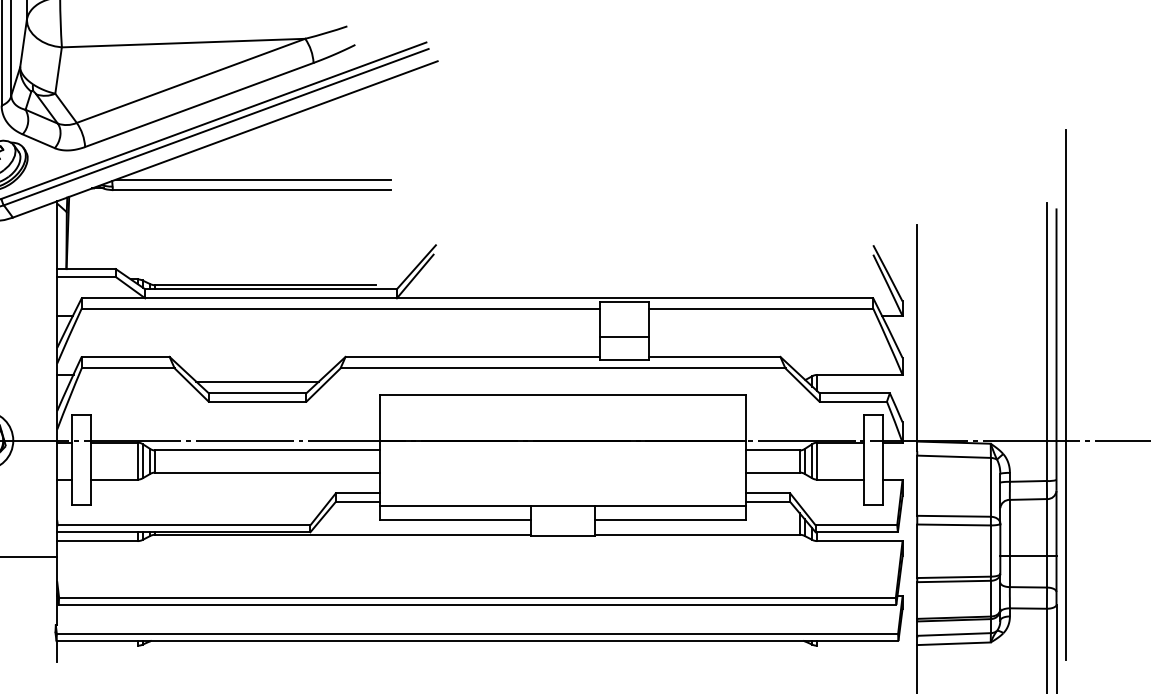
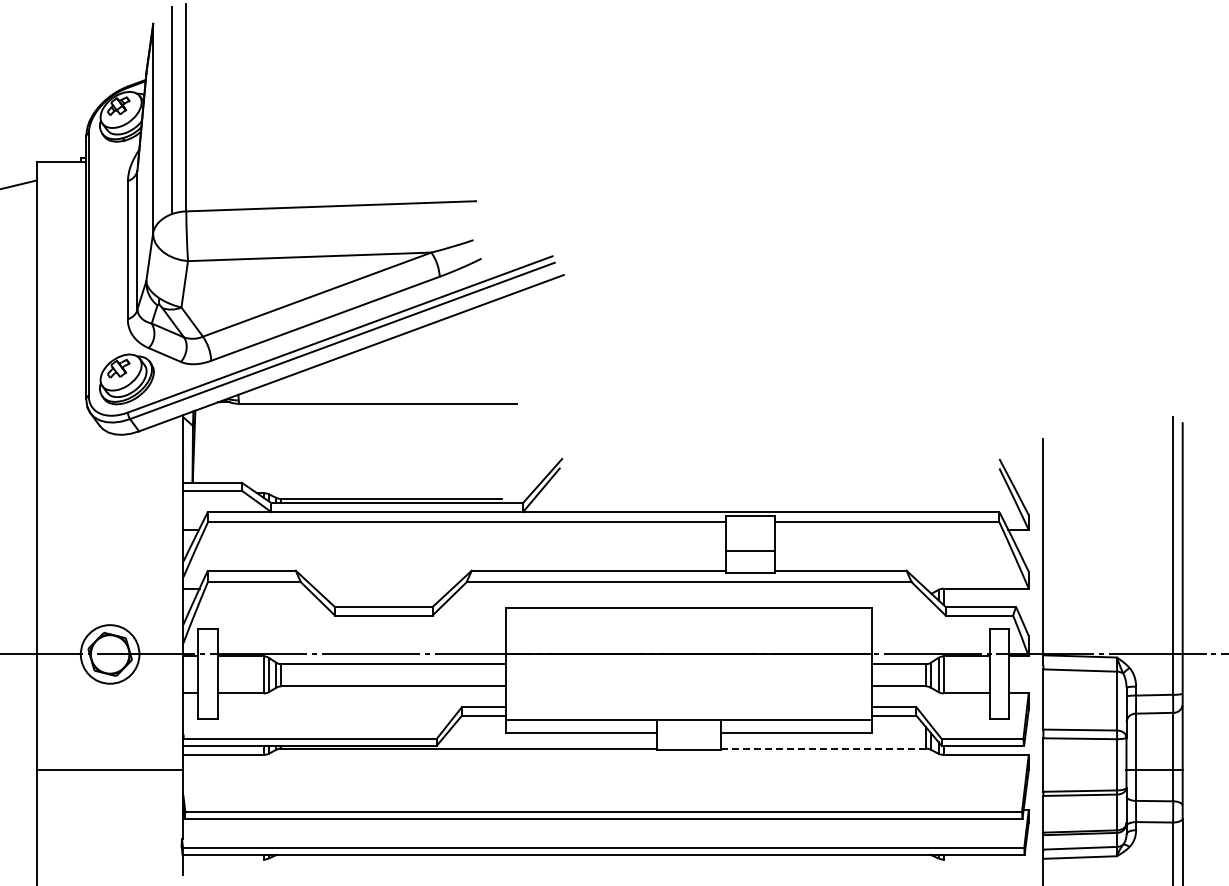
line: (253, 179) -> (379, 393), removed
line: (257, 381) -> (383, 595), removed
line: (1066, 394) -> (1192, 608), removed
line: (696, 534) -> (822, 748), solid -> dashed

